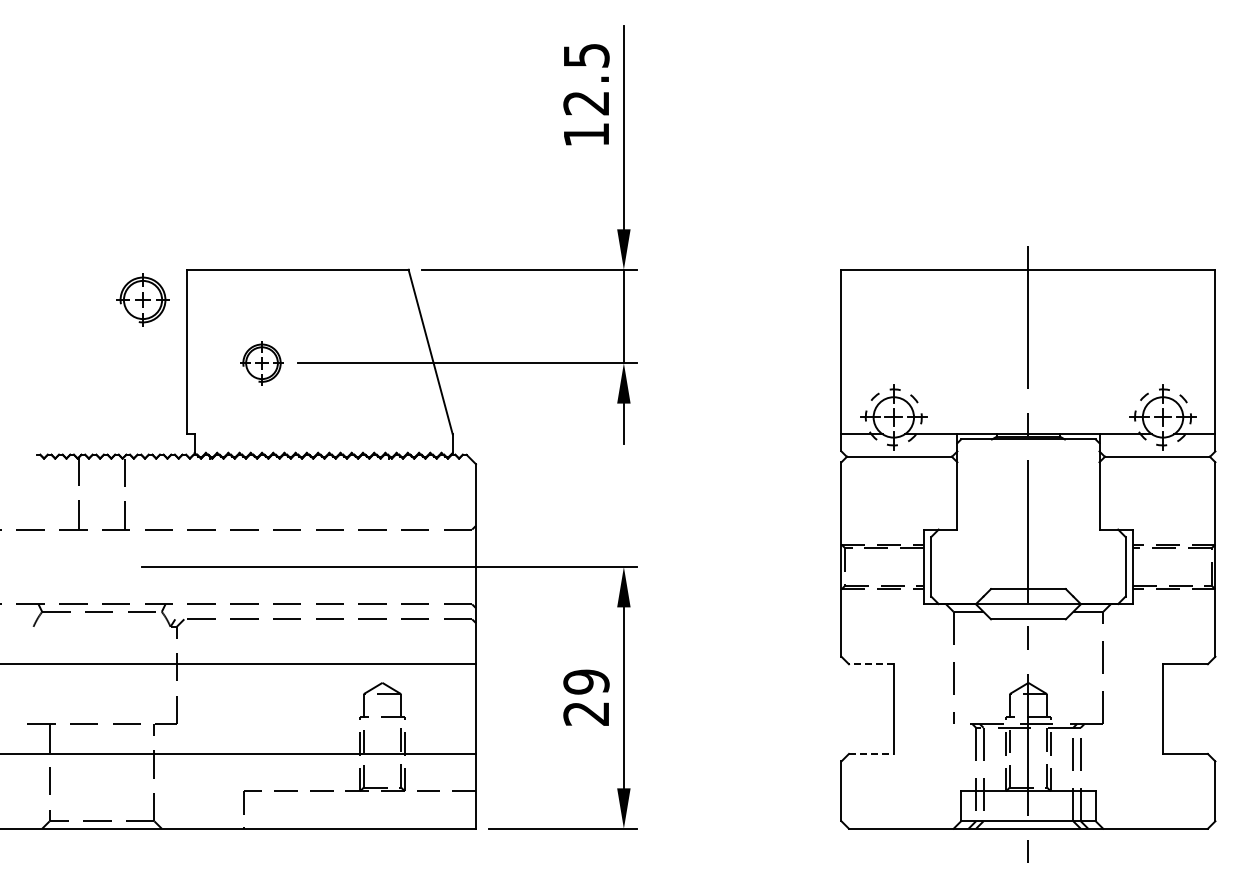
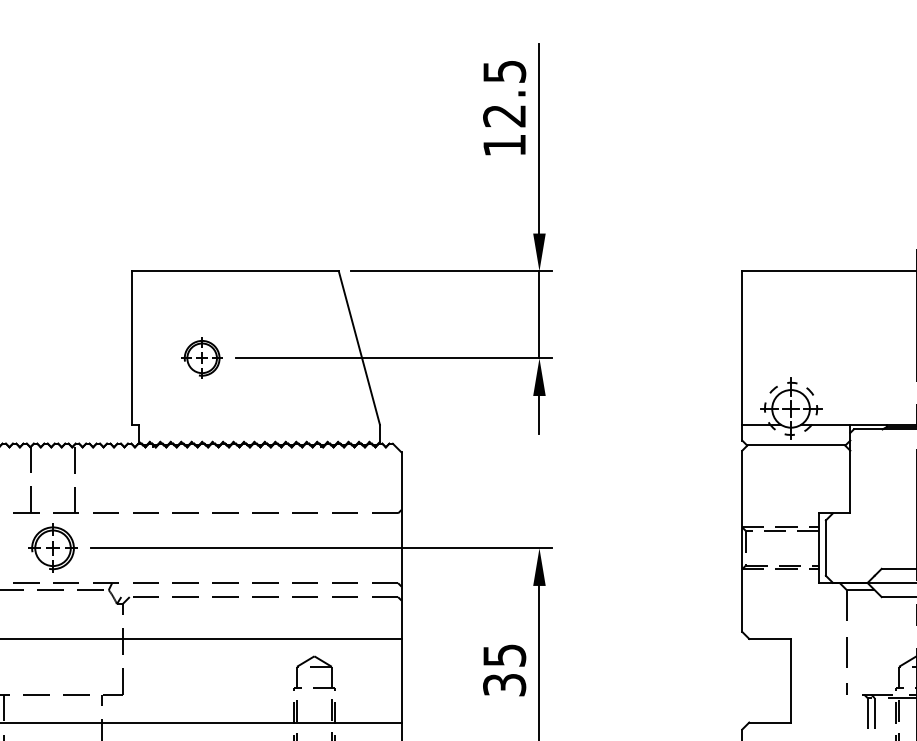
part: (142, 299) -> (52, 547), moved
line: (870, 664) -> (769, 639), dashed -> solid
text: (586, 697) -> (504, 669), 29 -> 35
line: (871, 753) -> (770, 722), dashed -> solid

